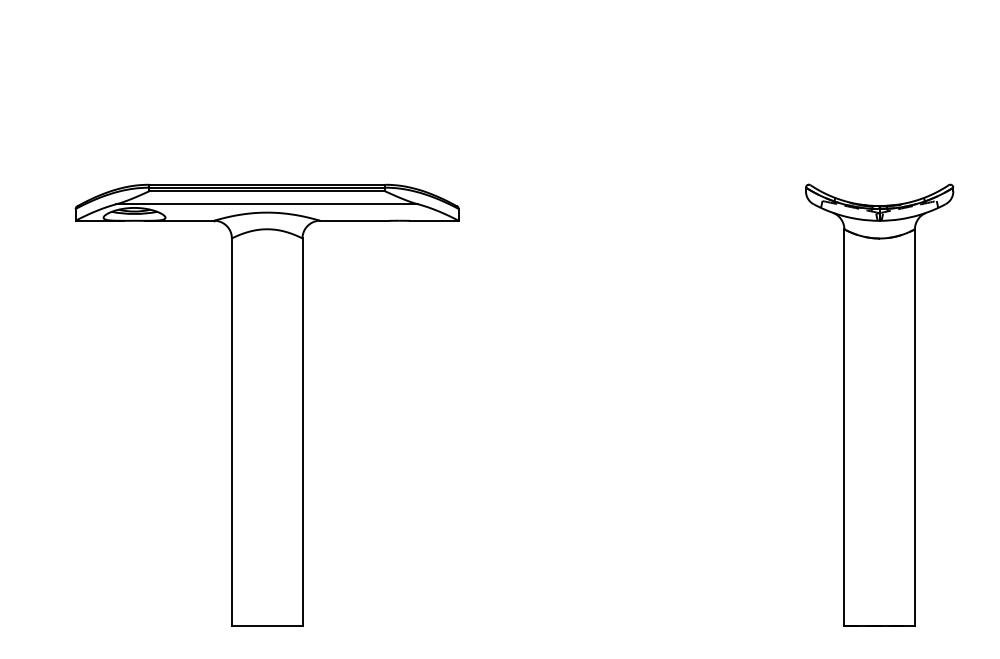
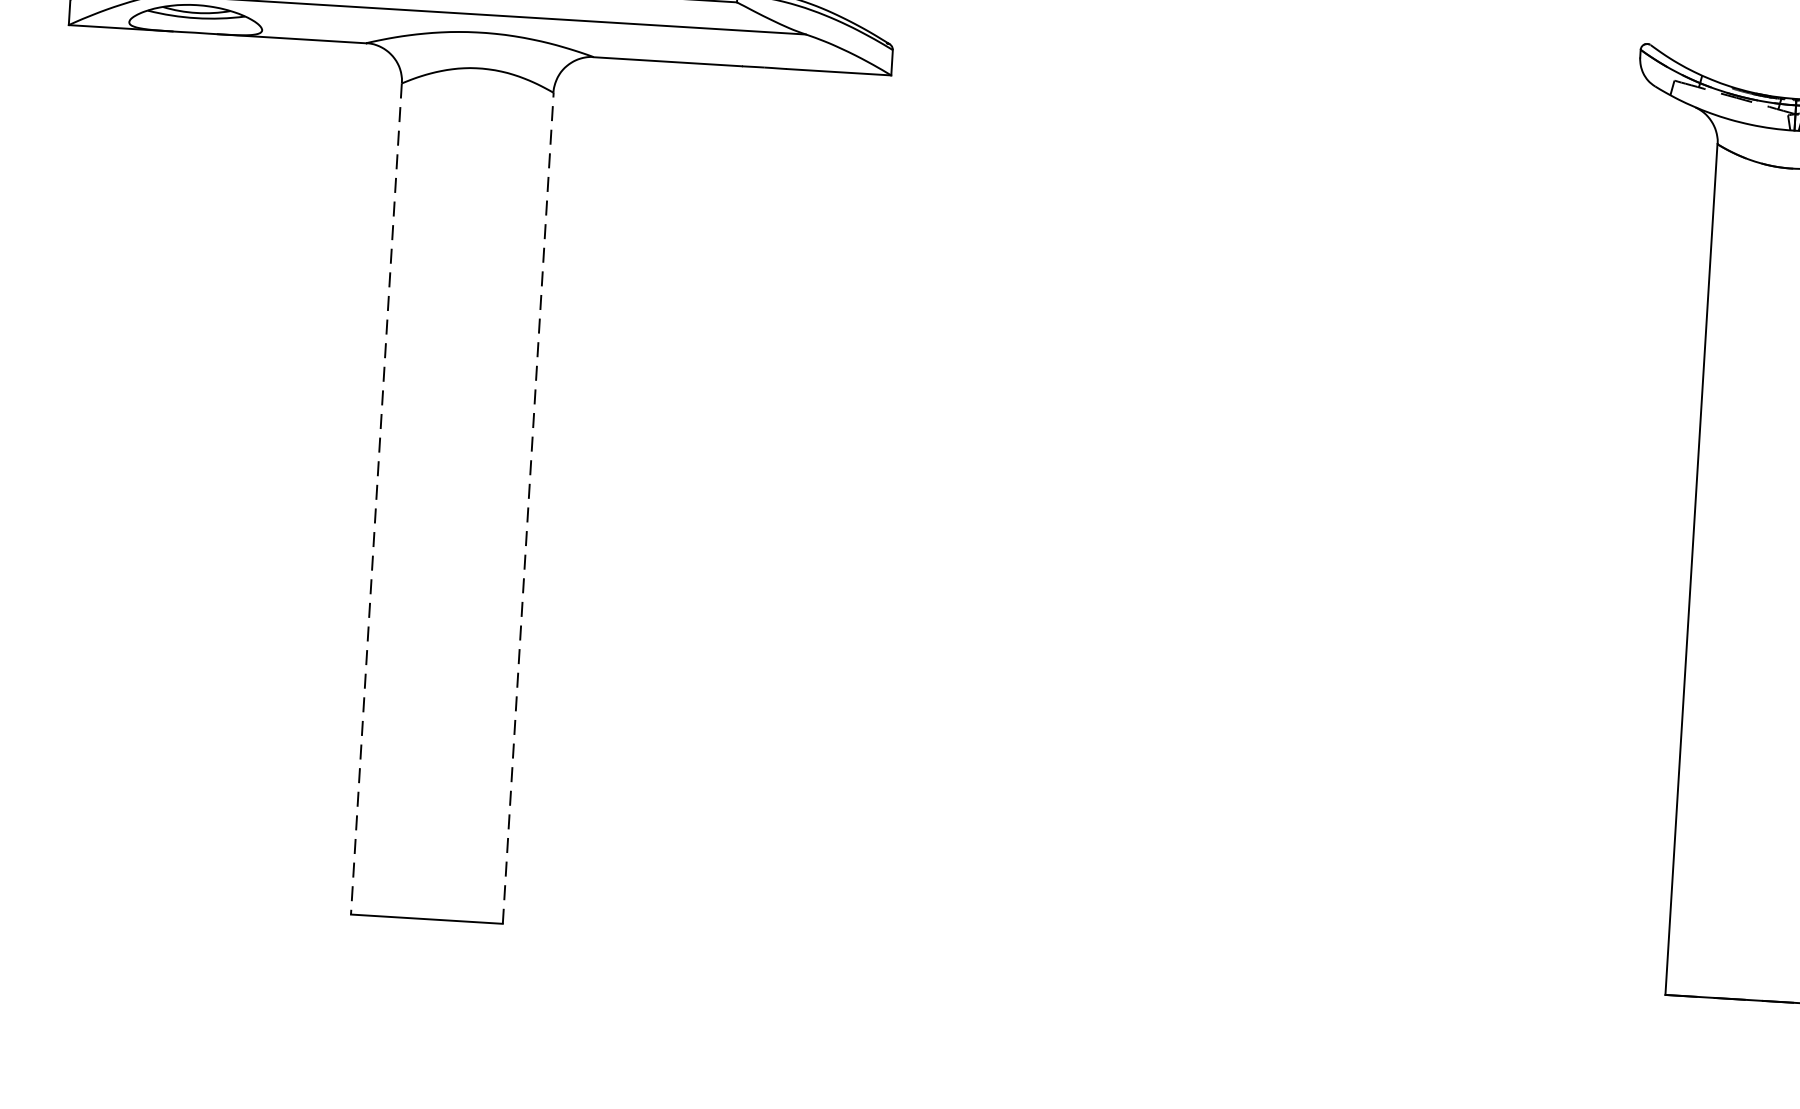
line: (231, 432) -> (375, 499), solid -> dashed
line: (302, 432) -> (528, 509), solid -> dashed

